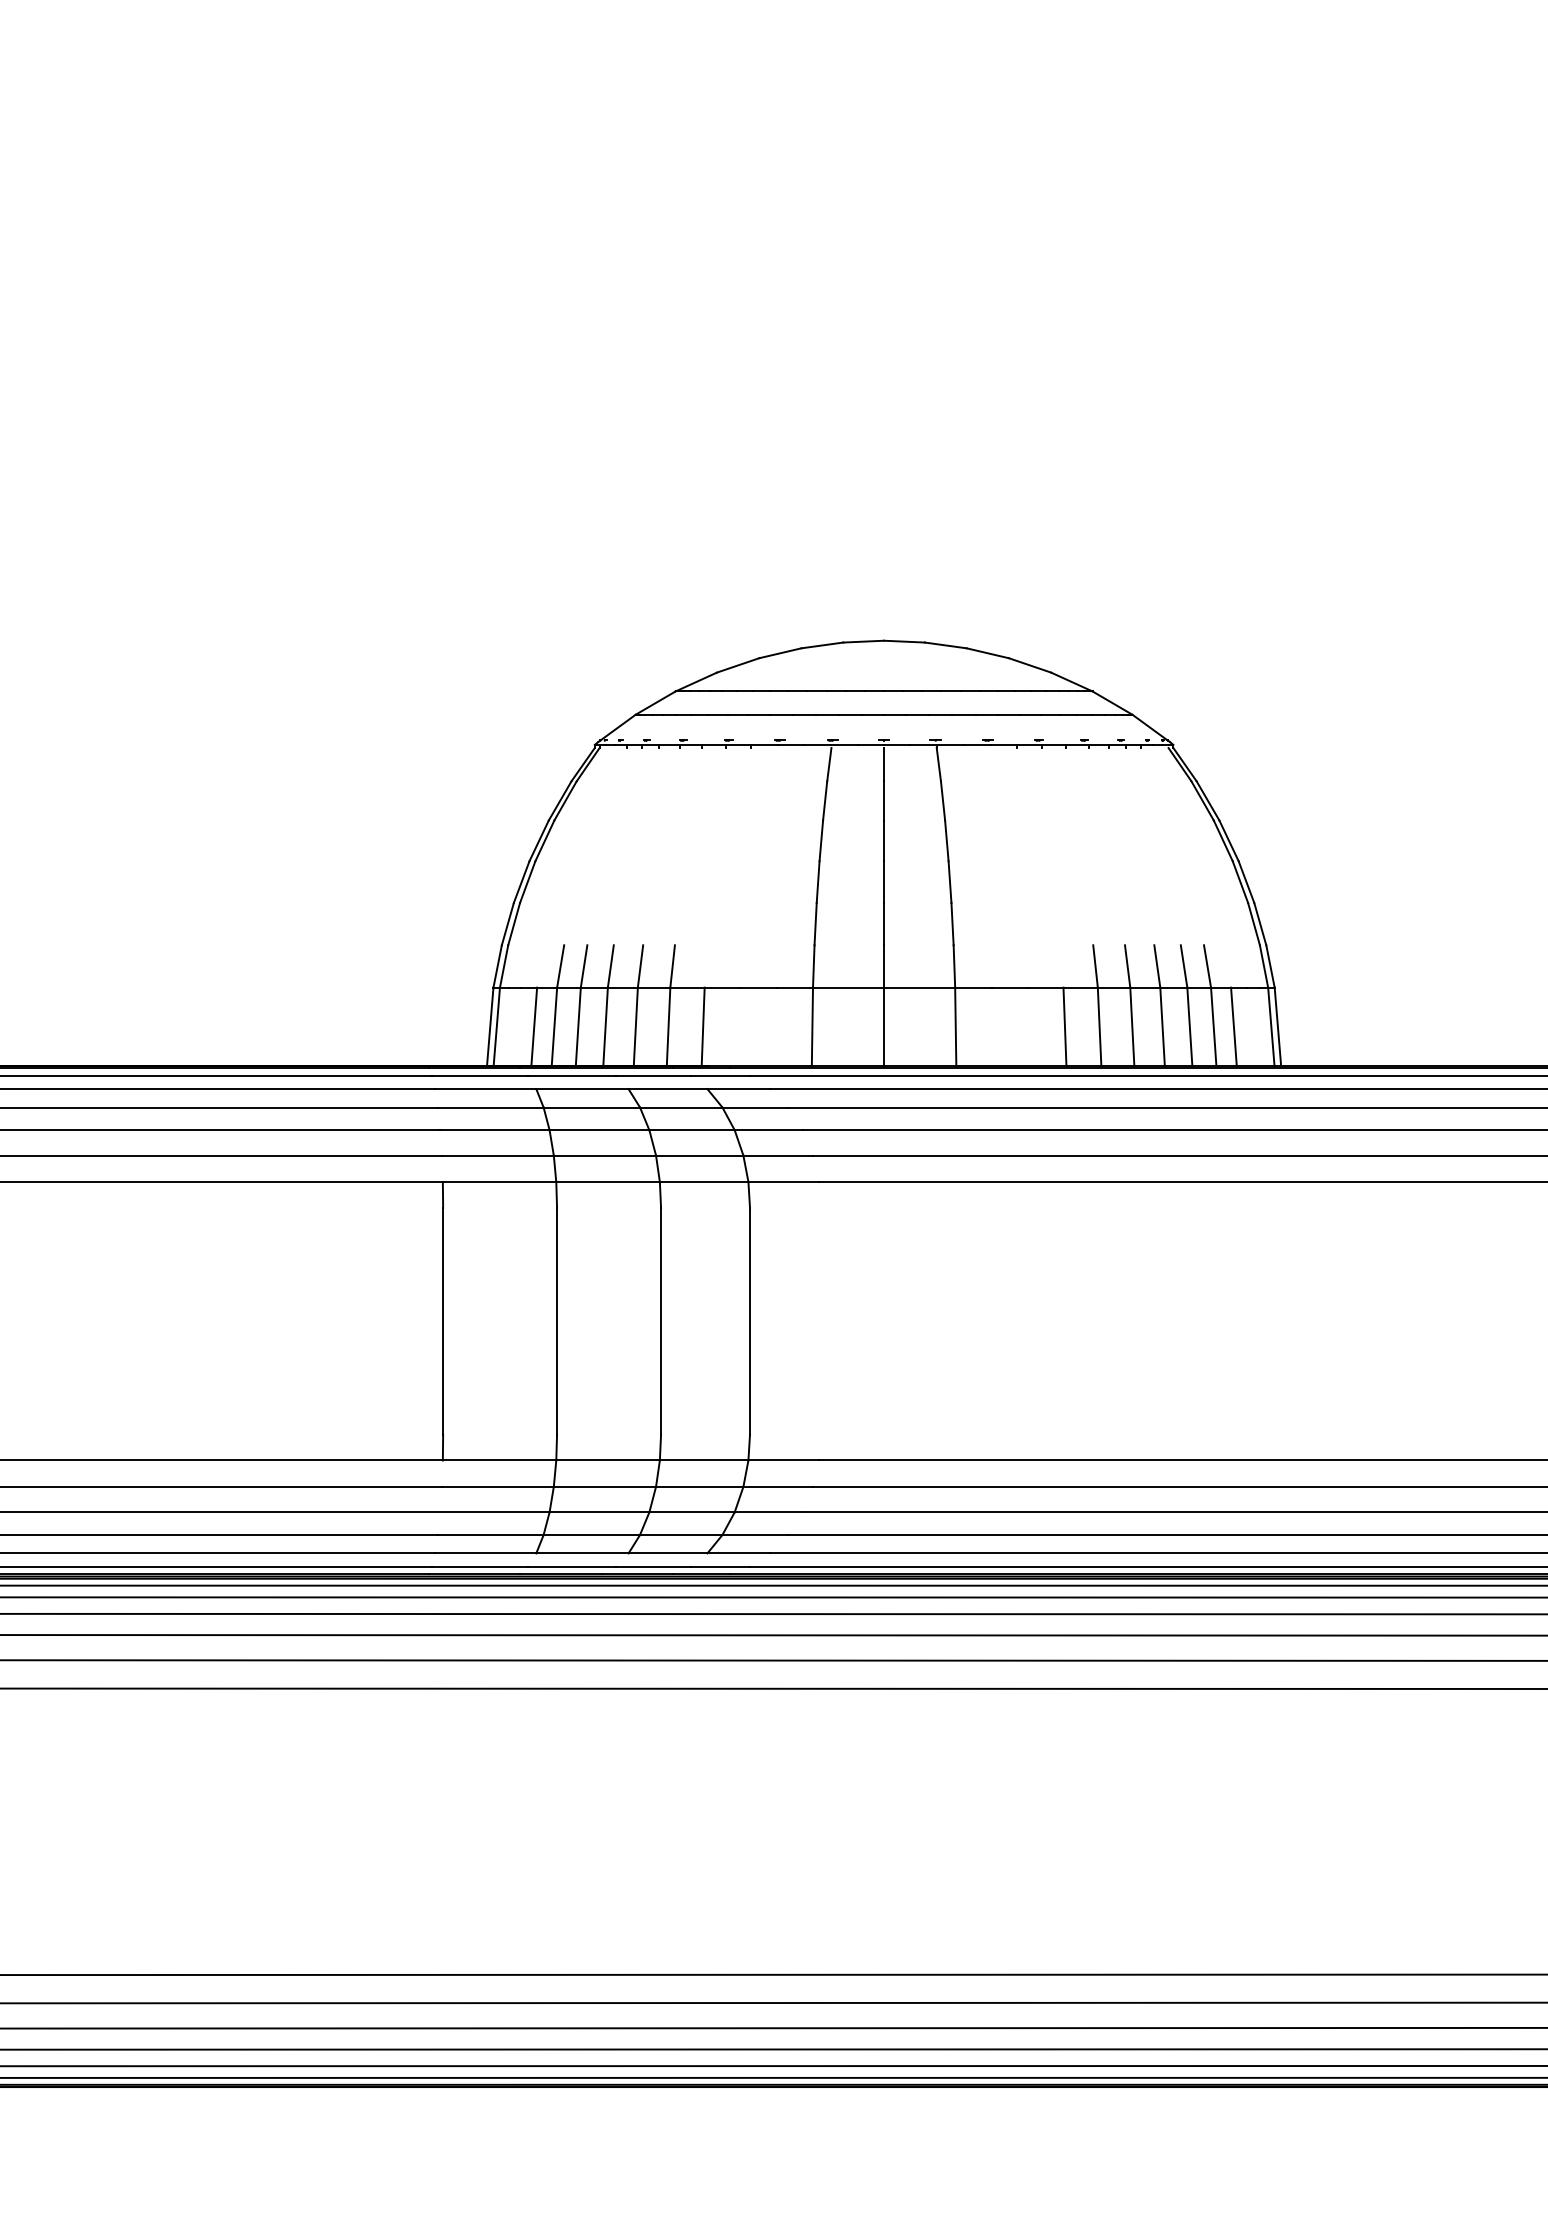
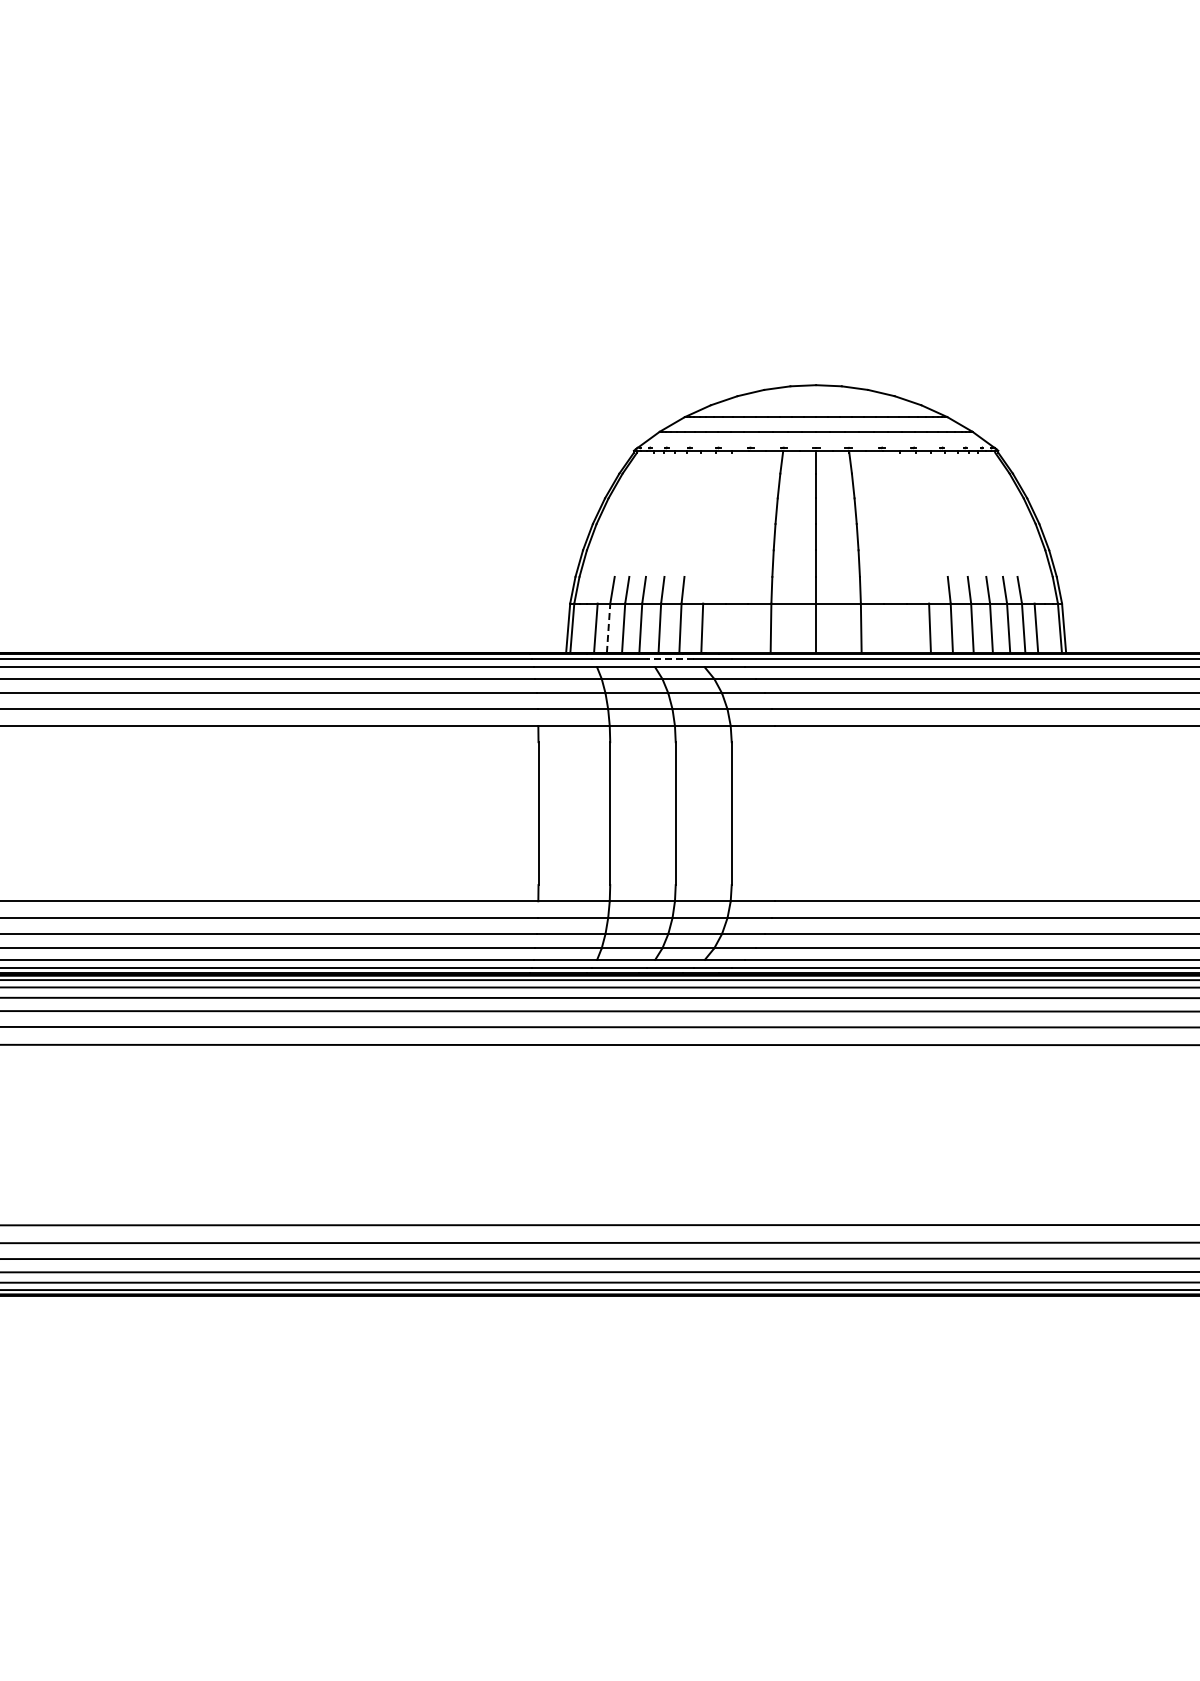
line: (554, 1027) -> (608, 628), solid -> dashed
line: (652, 1076) -> (670, 659), solid -> dashed

